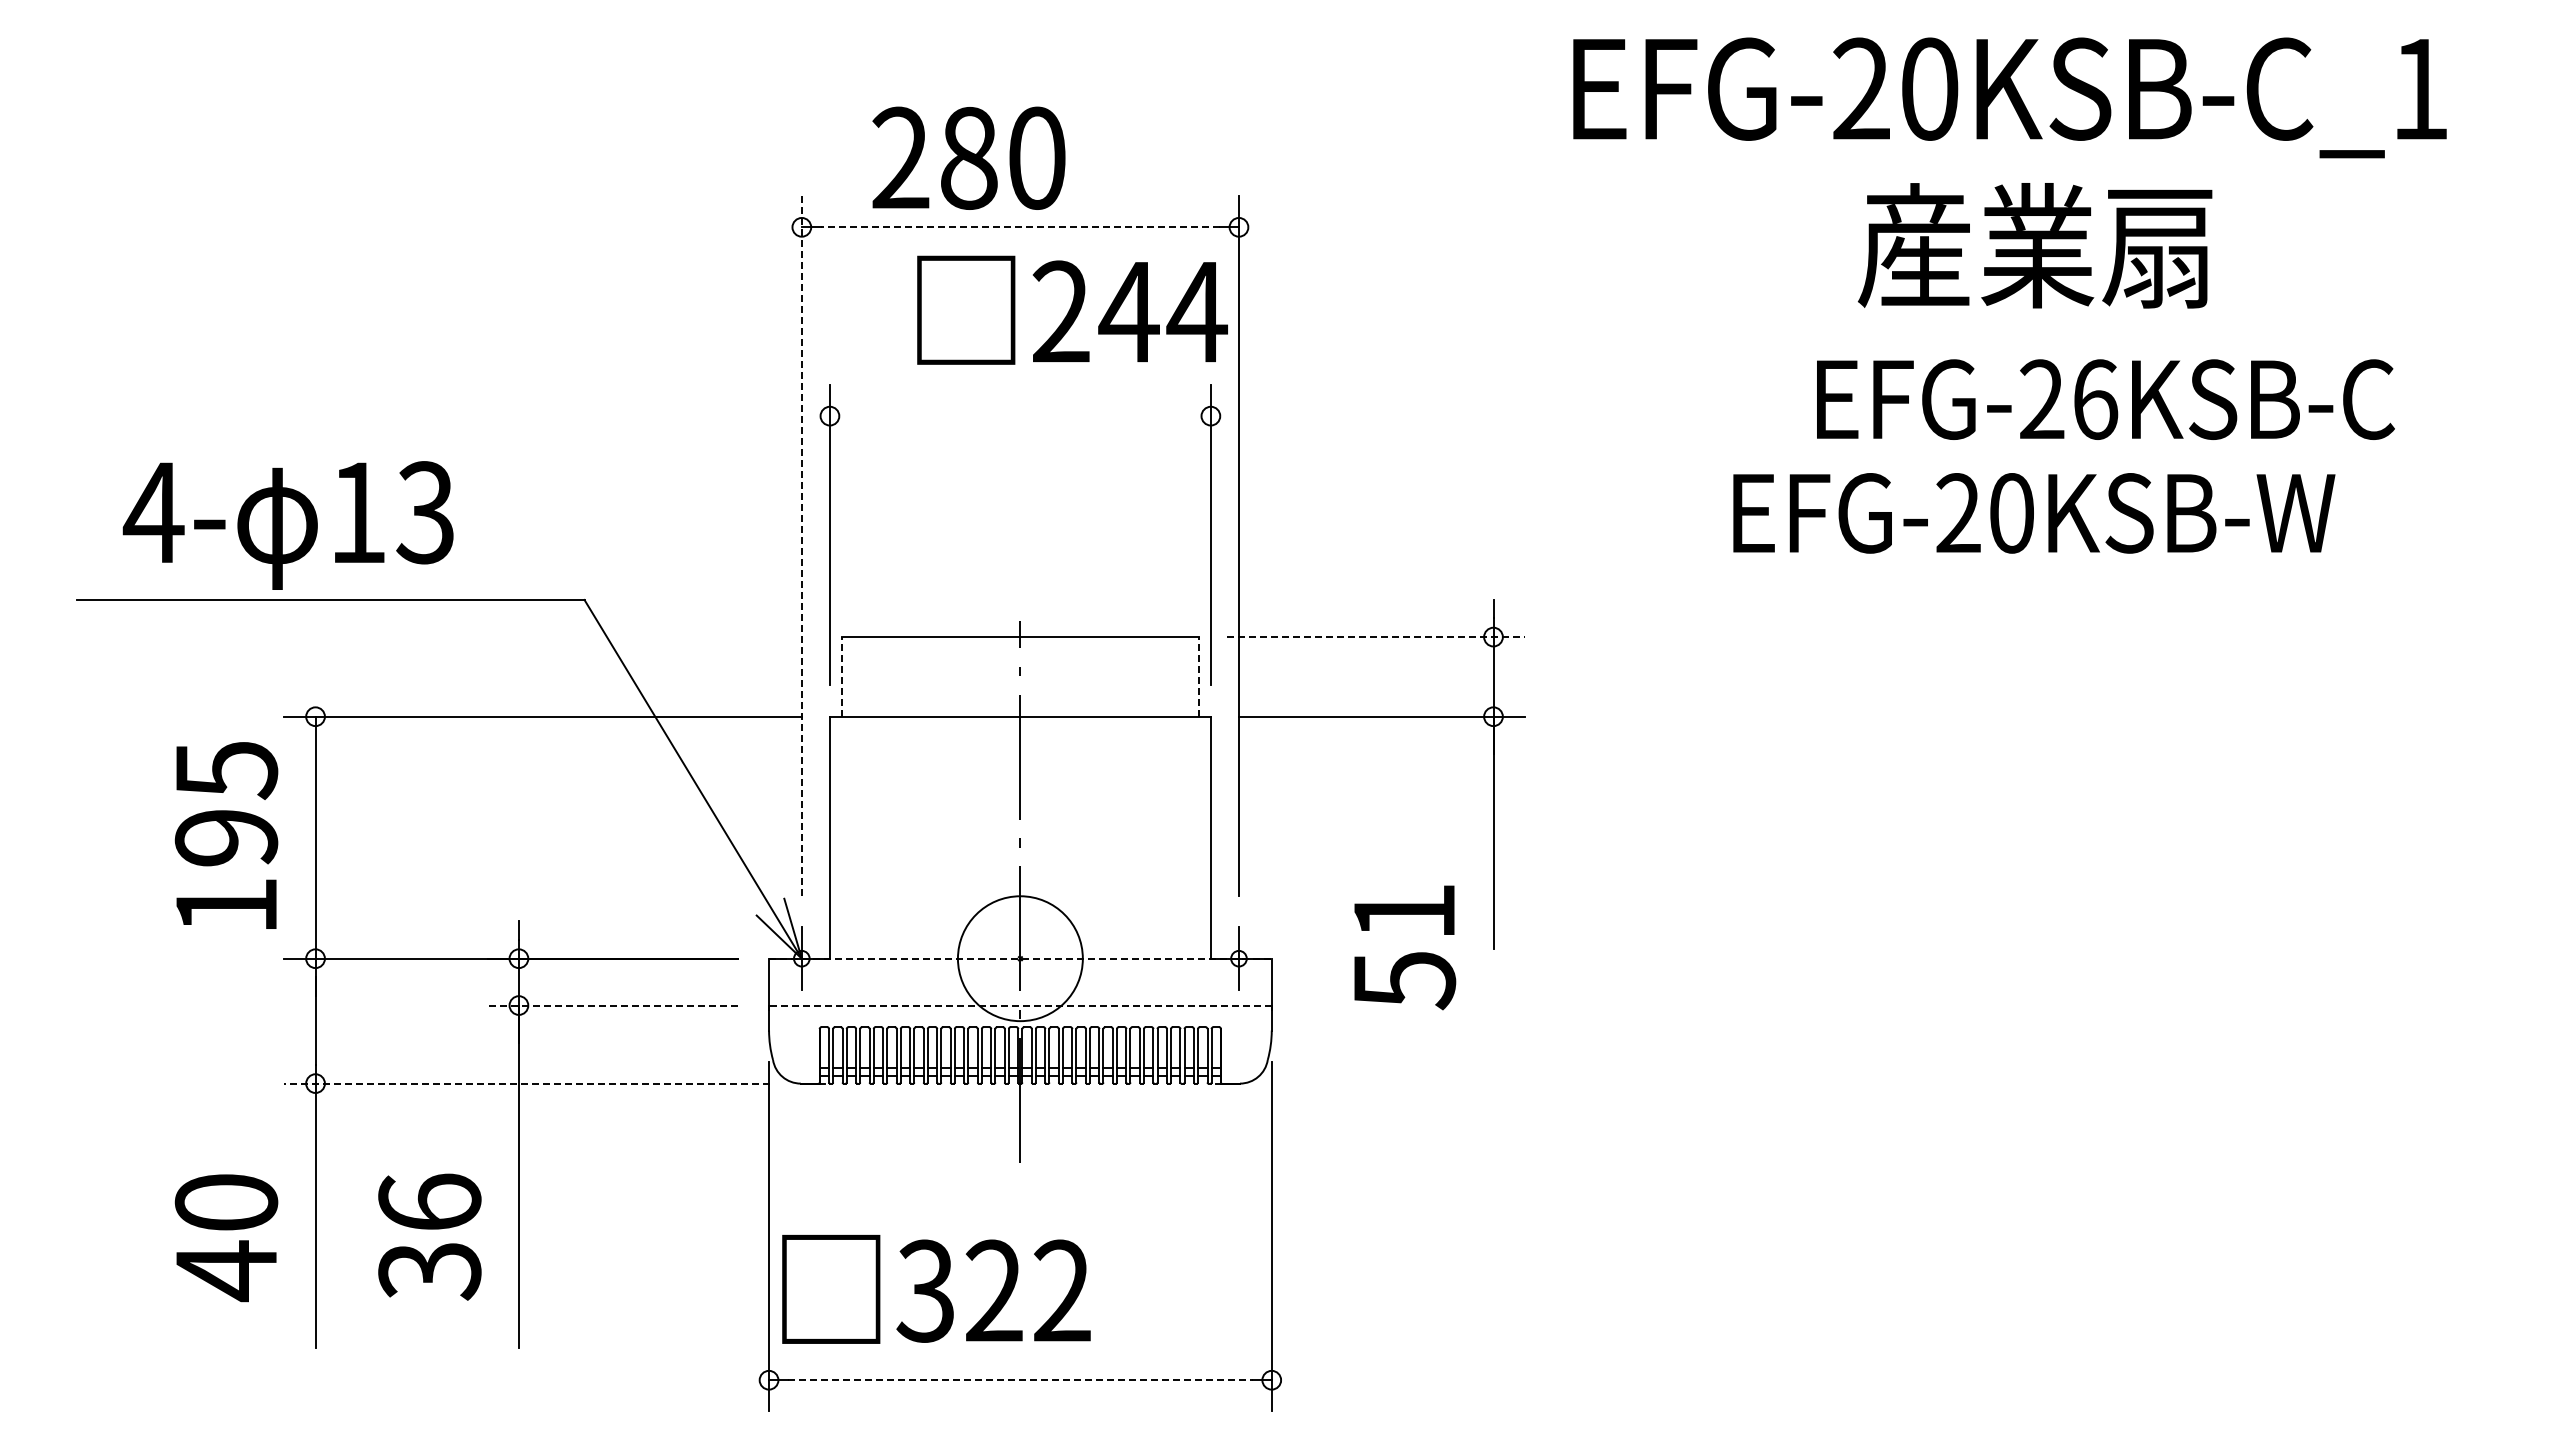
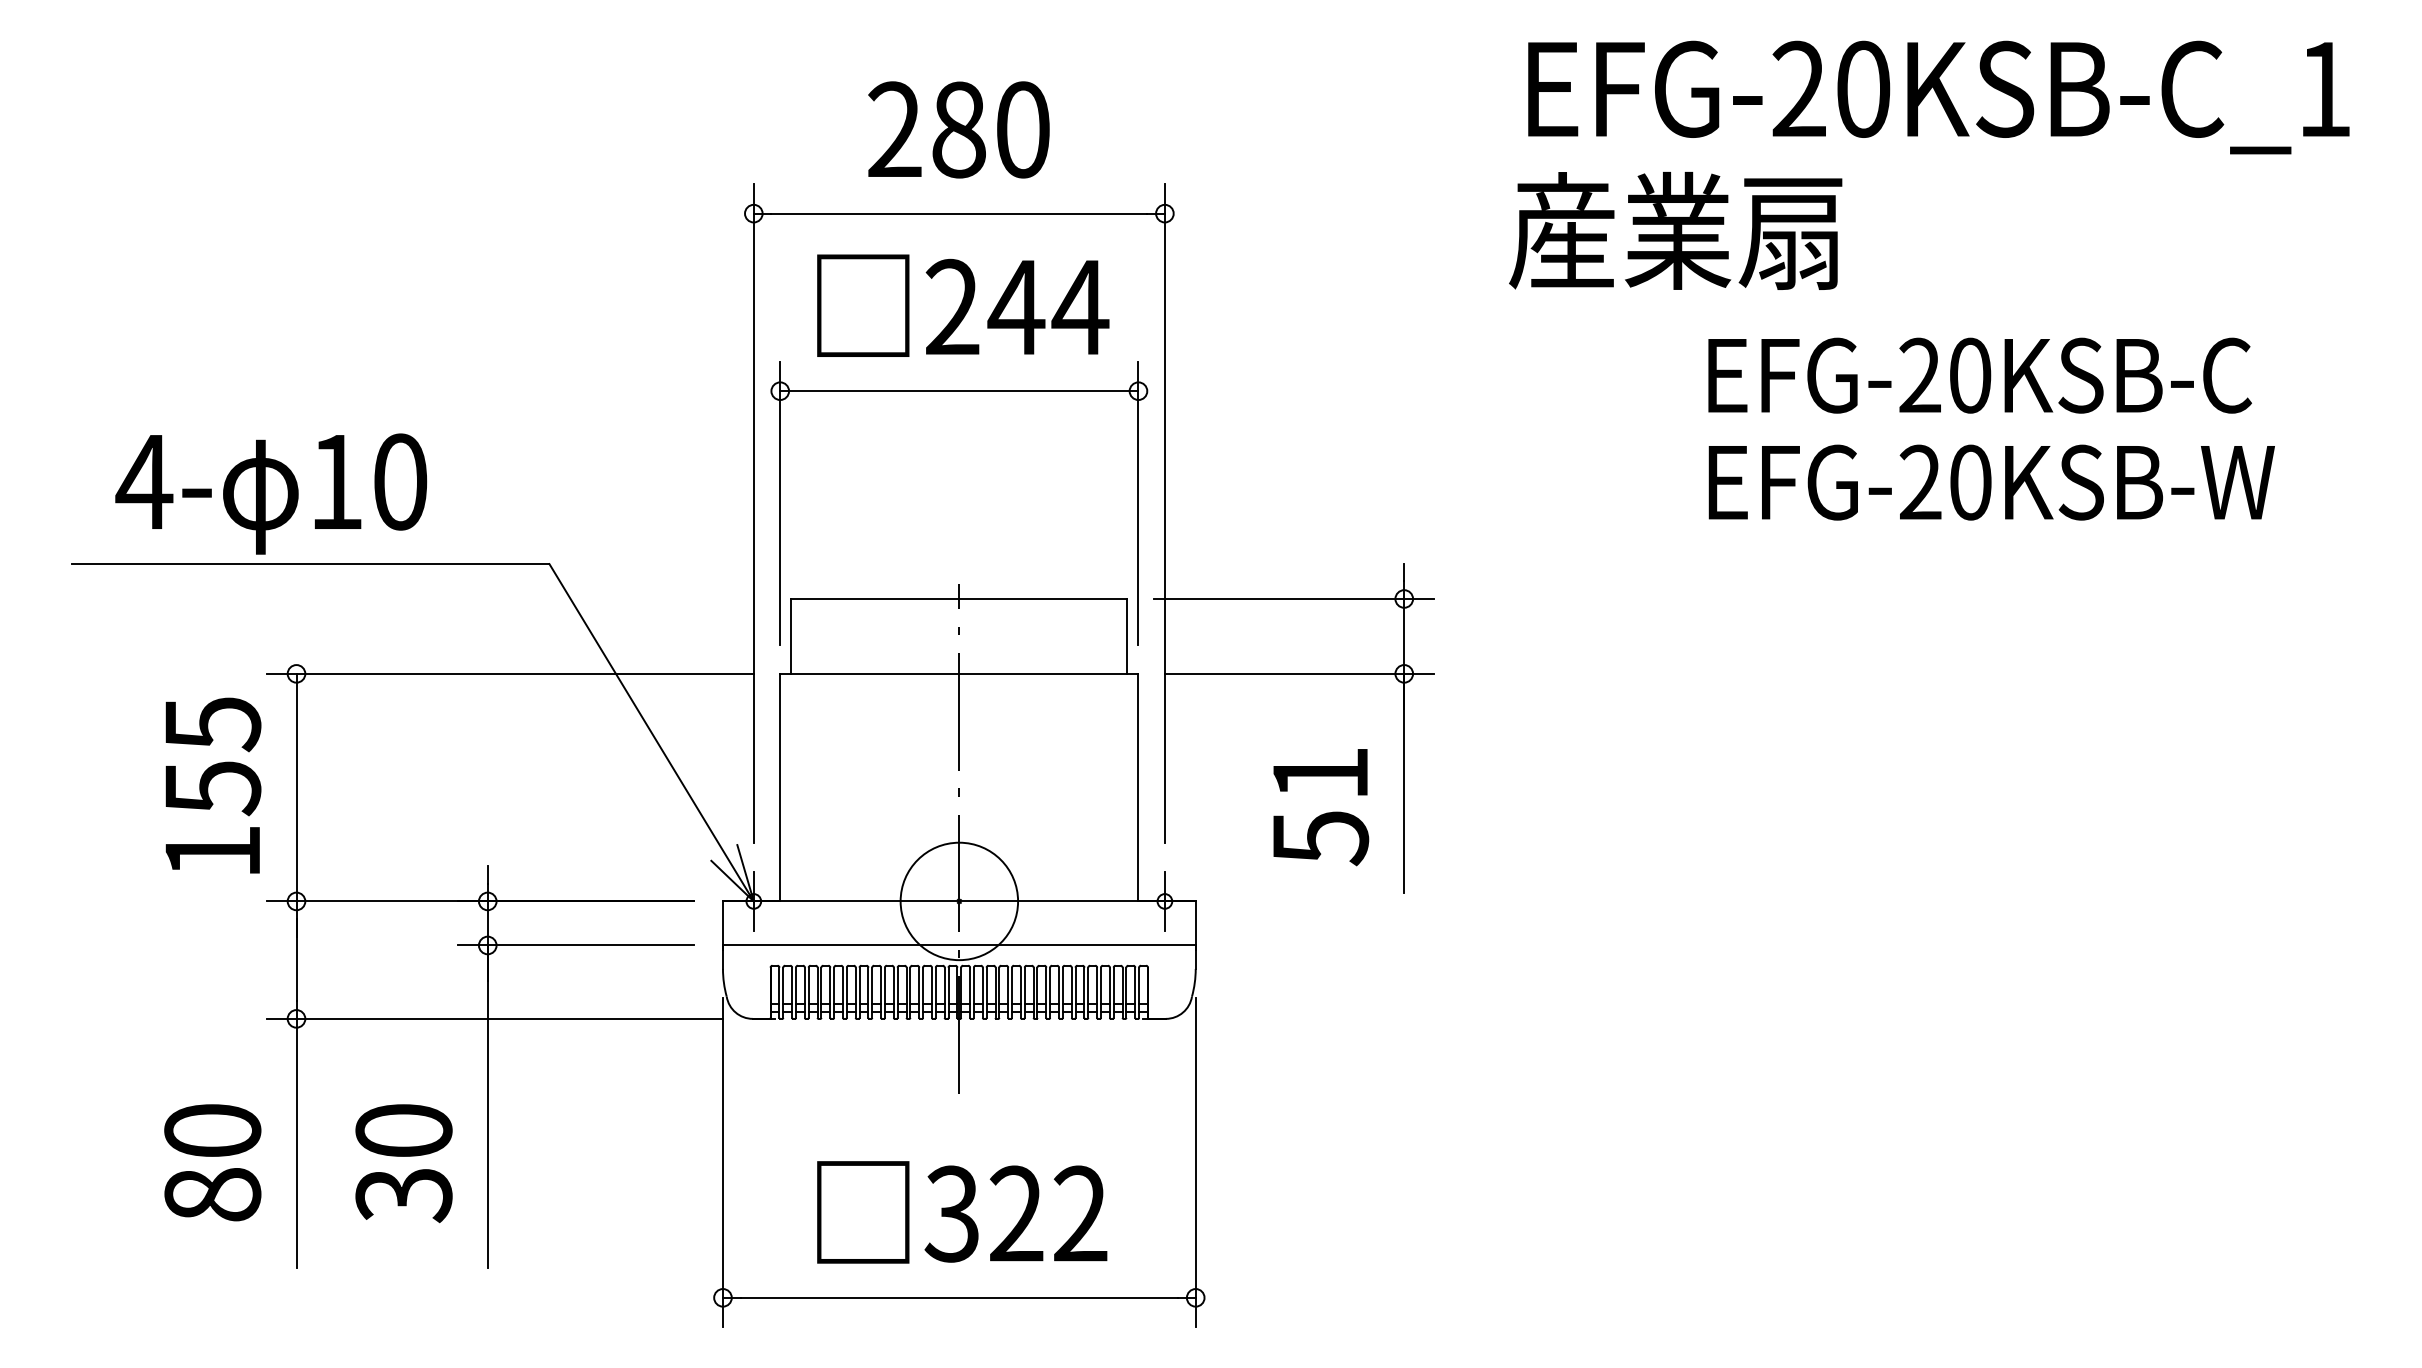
text: (2009, 97) -> (1938, 97), moved
text: (968, 157) -> (958, 129), moved
line: (1020, 227) -> (959, 213), dashed -> solid
text: (2034, 245) -> (1675, 230), moved
text: (1072, 309) -> (963, 305), moved
text: (2096, 399) -> (1971, 375), EFG-26KSB-C -> EFG-20KSB-C
line: (1019, 416) -> (958, 391), added
text: (425, 512) -> (399, 481), 13 -> 10
text: (2034, 513) -> (1992, 482), moved
line: (801, 545) -> (753, 512), dashed -> solid
line: (1376, 637) -> (1294, 599), dashed -> solid
line: (841, 676) -> (791, 636), dashed -> solid
line: (1199, 676) -> (1127, 636), dashed -> solid
text: (226, 839) -> (212, 789), 195 -> 155
text: (1405, 947) -> (1321, 807), moved
line: (1020, 958) -> (959, 901), dashed -> solid
line: (612, 1005) -> (575, 945), dashed -> solid
line: (1019, 1005) -> (958, 945), dashed -> solid
line: (526, 1083) -> (494, 1018), dashed -> solid
text: (429, 1201) -> (403, 1129), 36 -> 30
text: (226, 1271) -> (212, 1195), 40 -> 80
text: (936, 1289) -> (962, 1212), moved
line: (1020, 1380) -> (959, 1298), dashed -> solid

